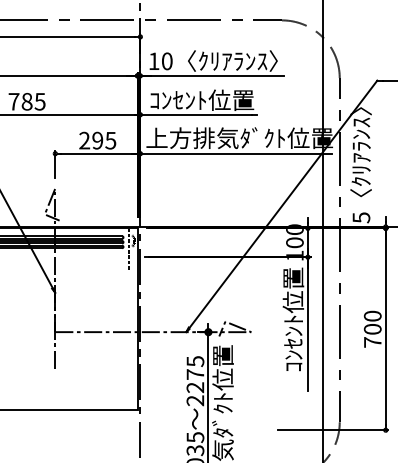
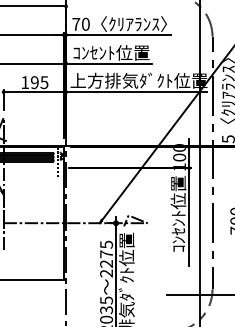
text: (153, 60) -> (75, 23), 10 -> 70
text: (84, 140) -> (25, 82), 295 -> 195

